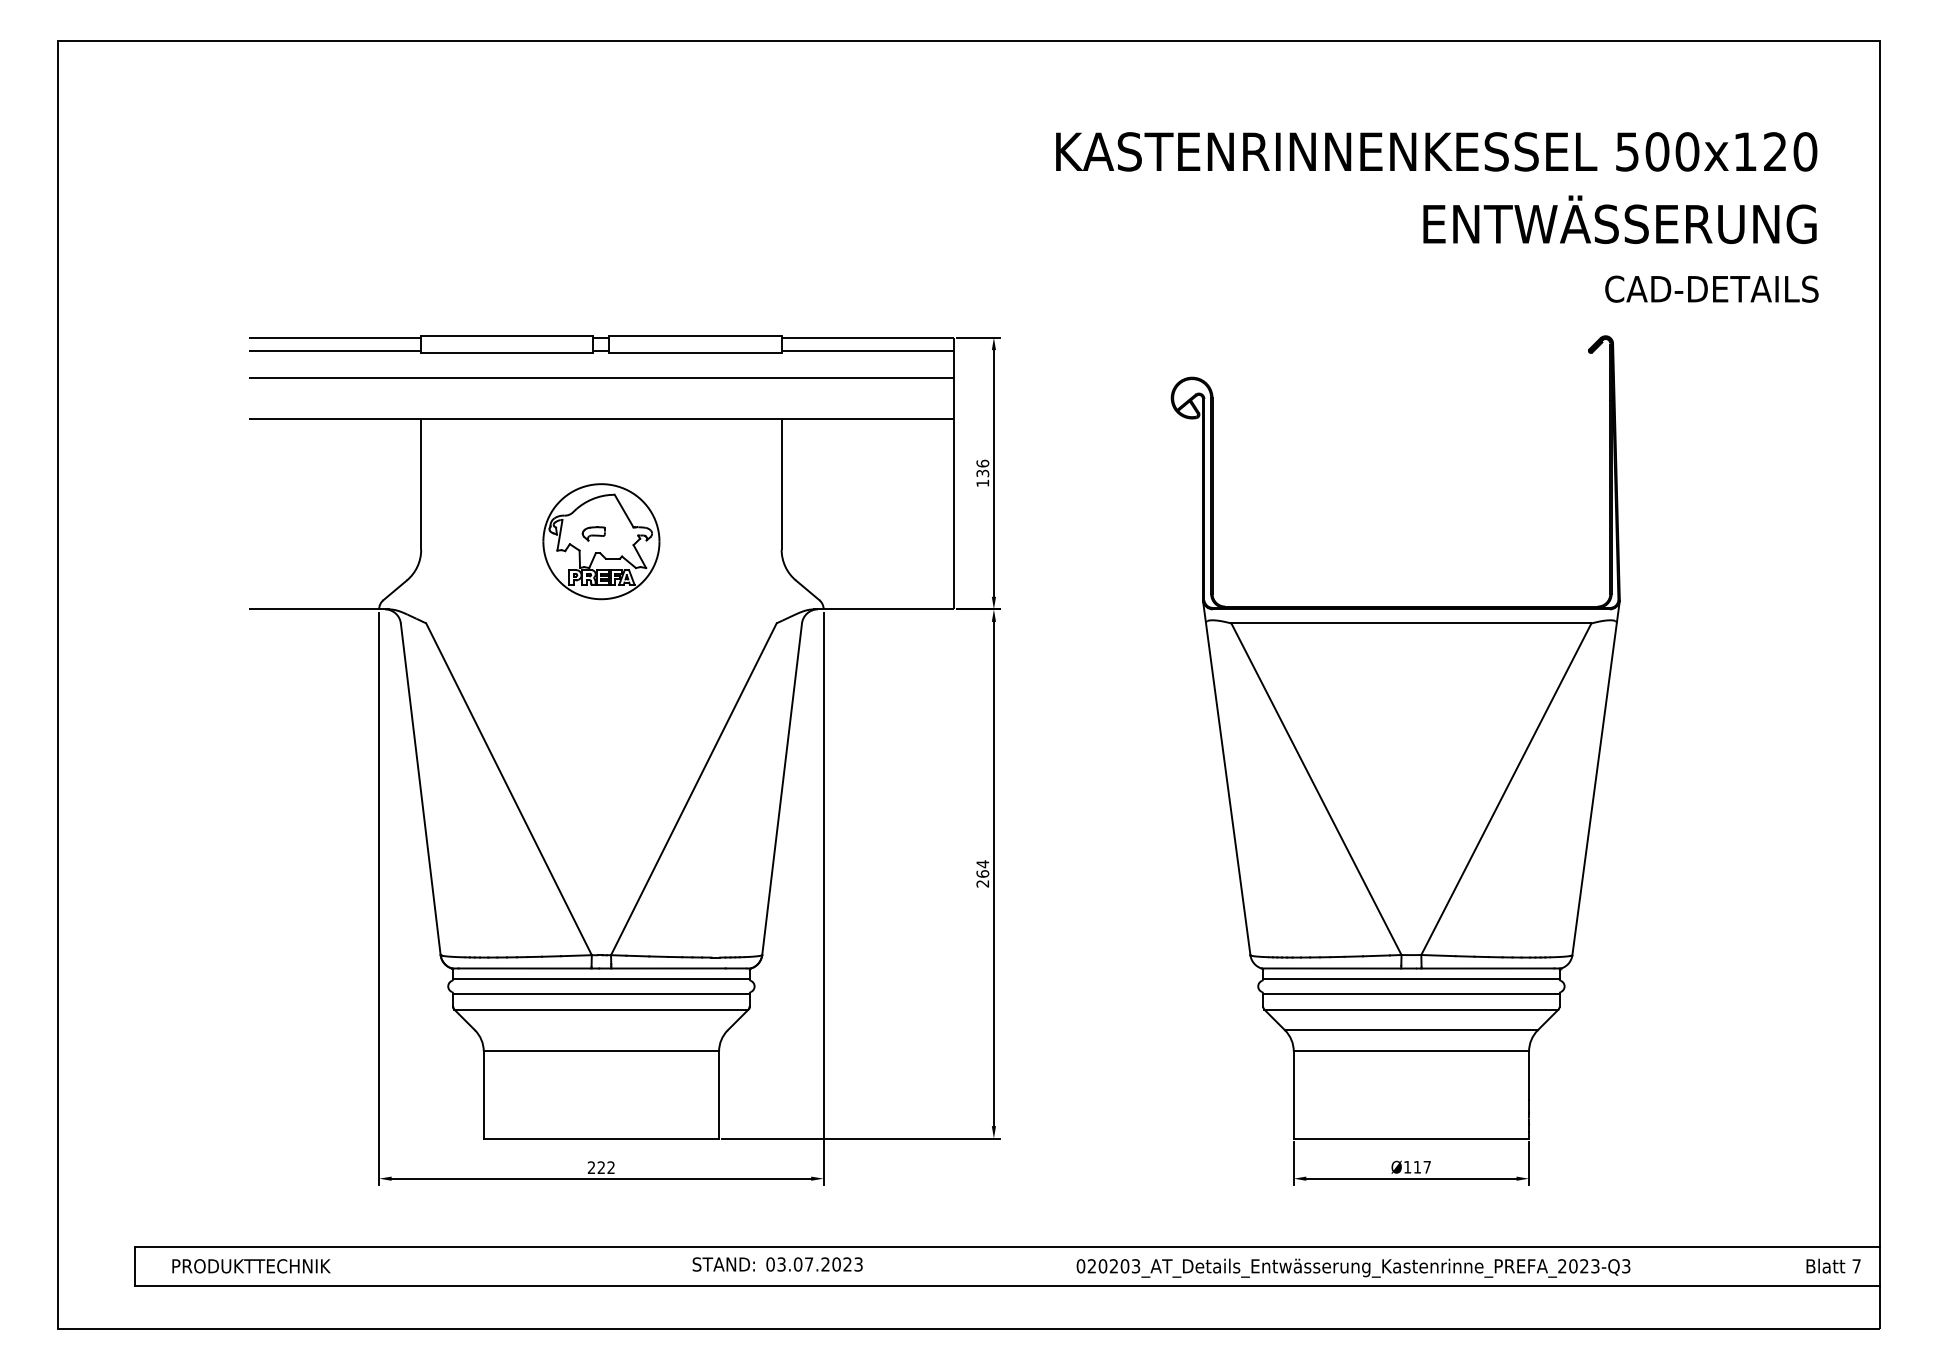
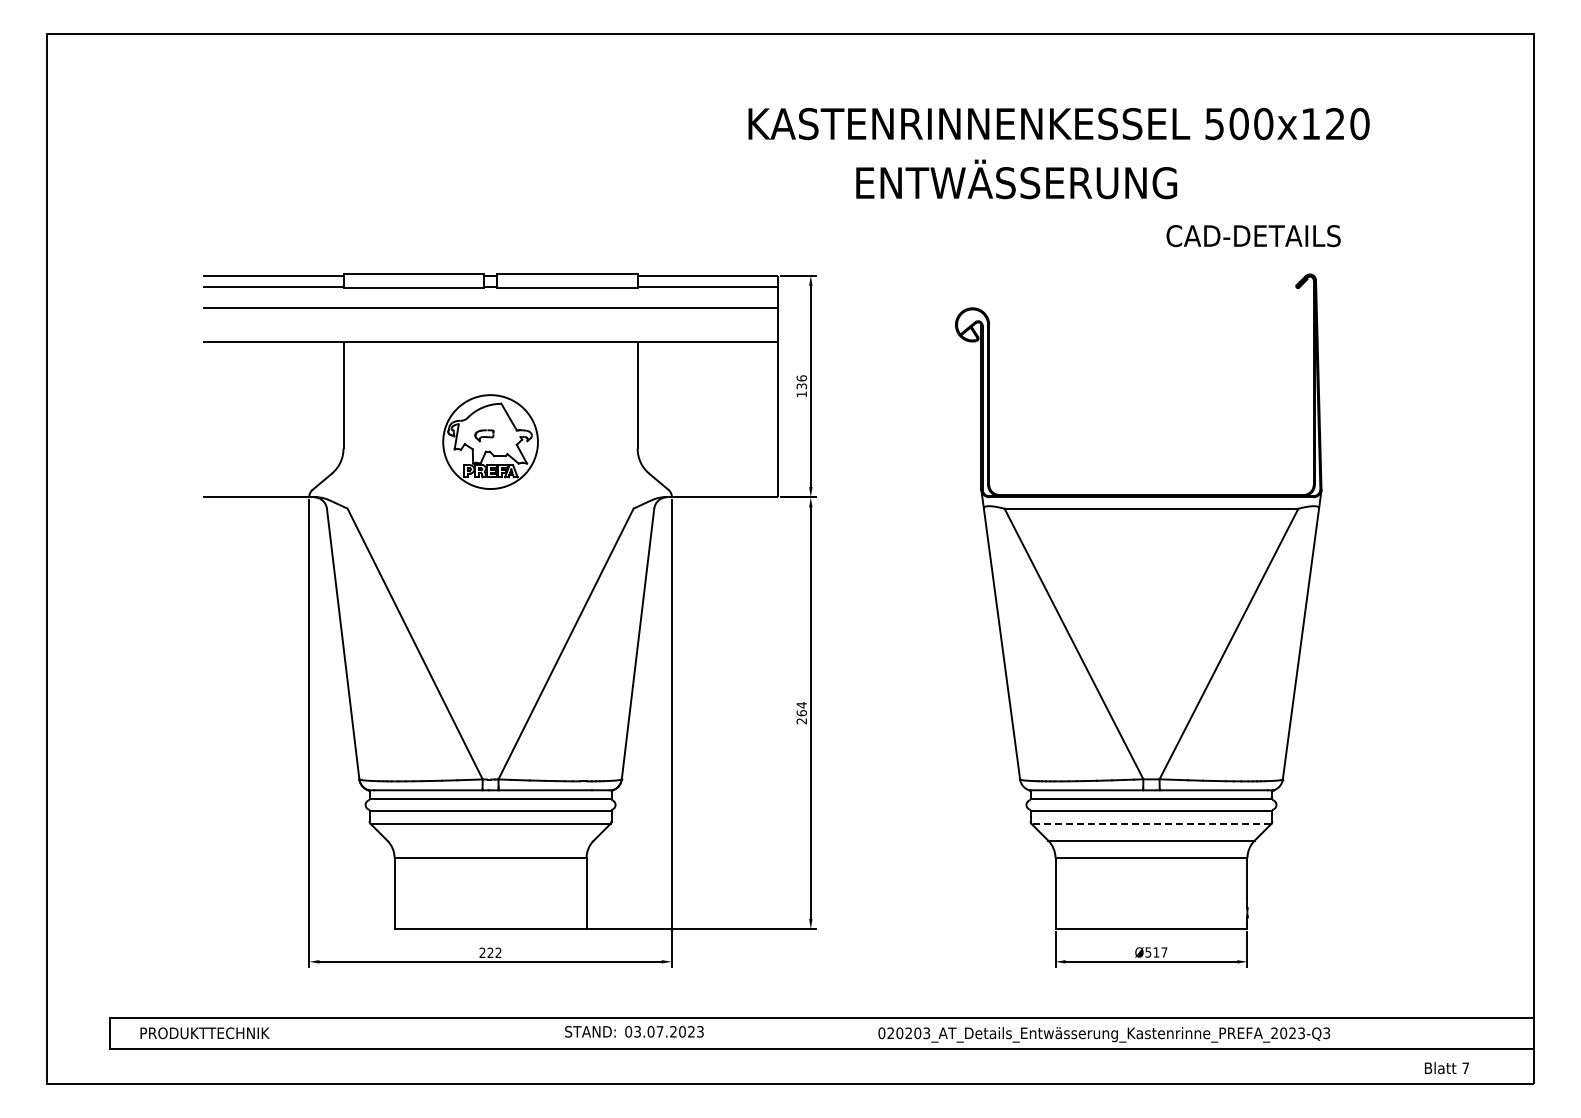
text: (1435, 151) -> (1058, 123), moved
text: (1619, 219) -> (1016, 179), moved
text: (1711, 289) -> (1253, 236), moved
line: (1411, 1009) -> (1151, 823), solid -> dashed
text: (1407, 1167) -> (1148, 952), Ø117 -> Ø517
text: (1833, 1266) -> (1446, 1068), moved

